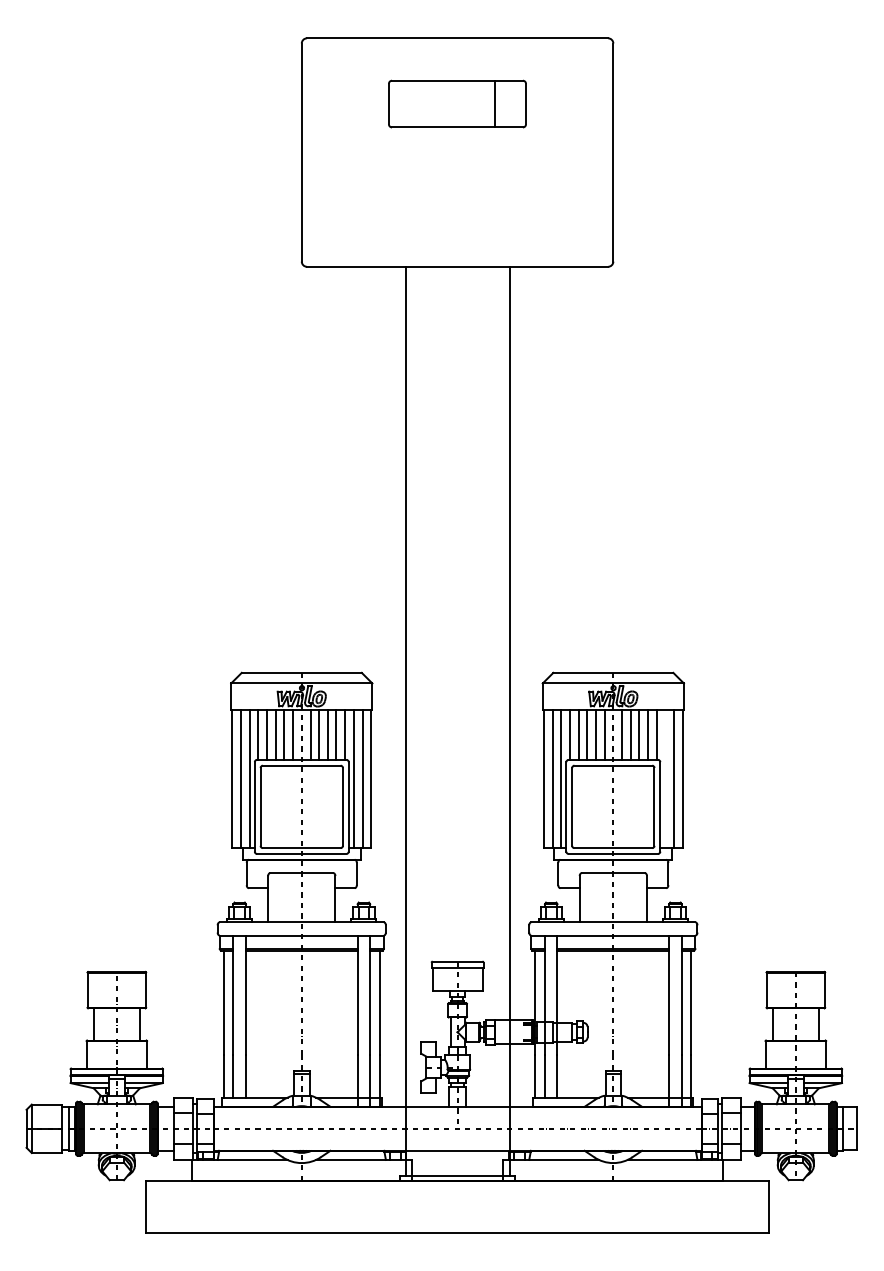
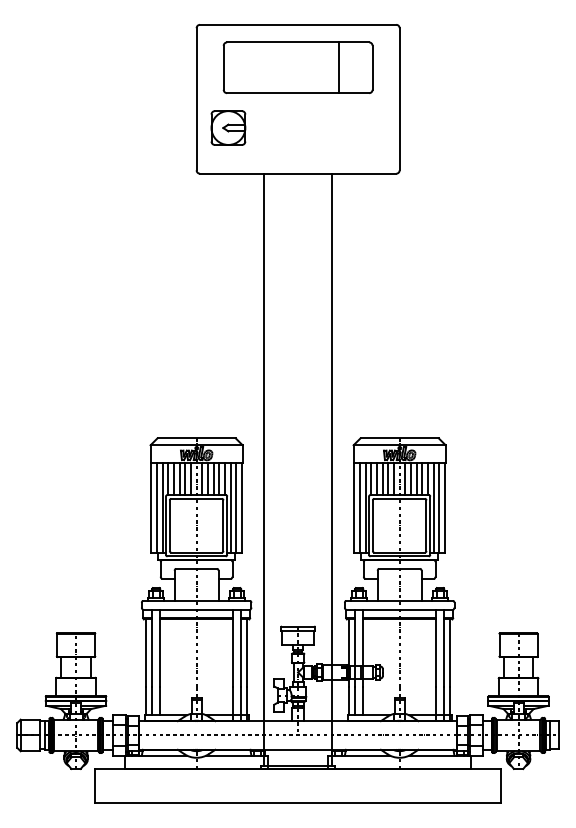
part: (456, 103) -> (297, 67), size x1.67
part: (350, 195) -> (228, 127), added
line: (665, 778) -> (433, 507), added

